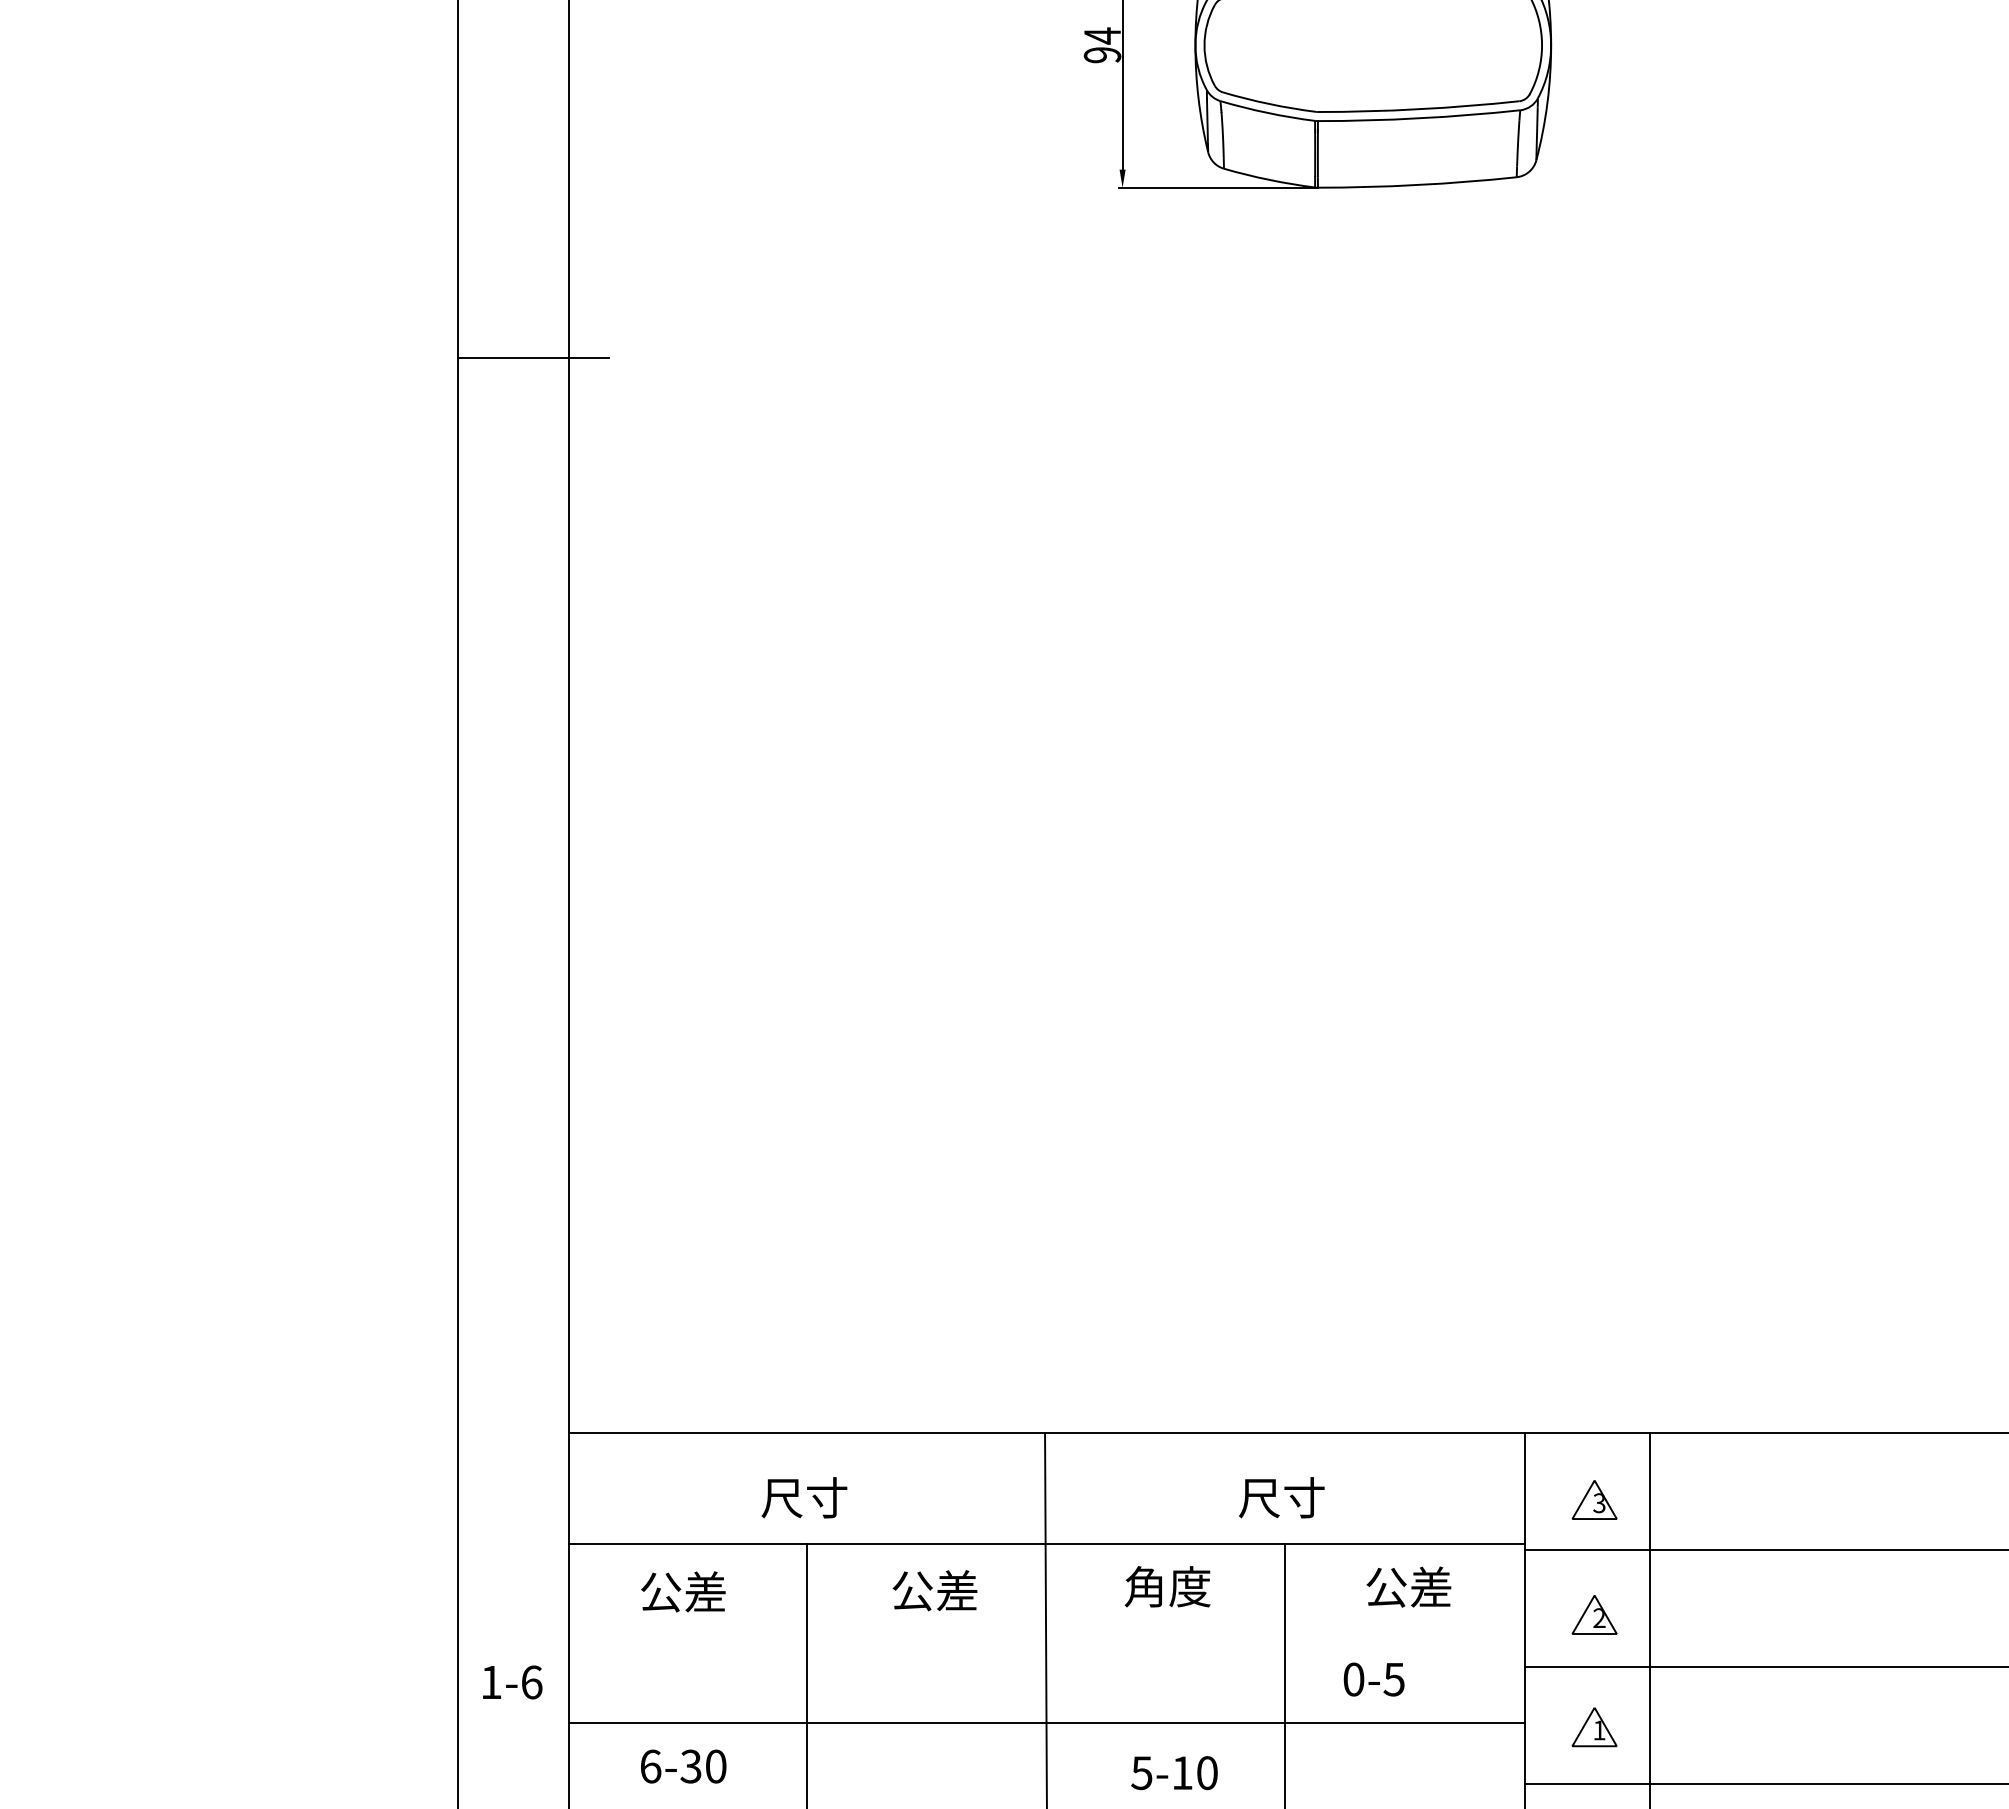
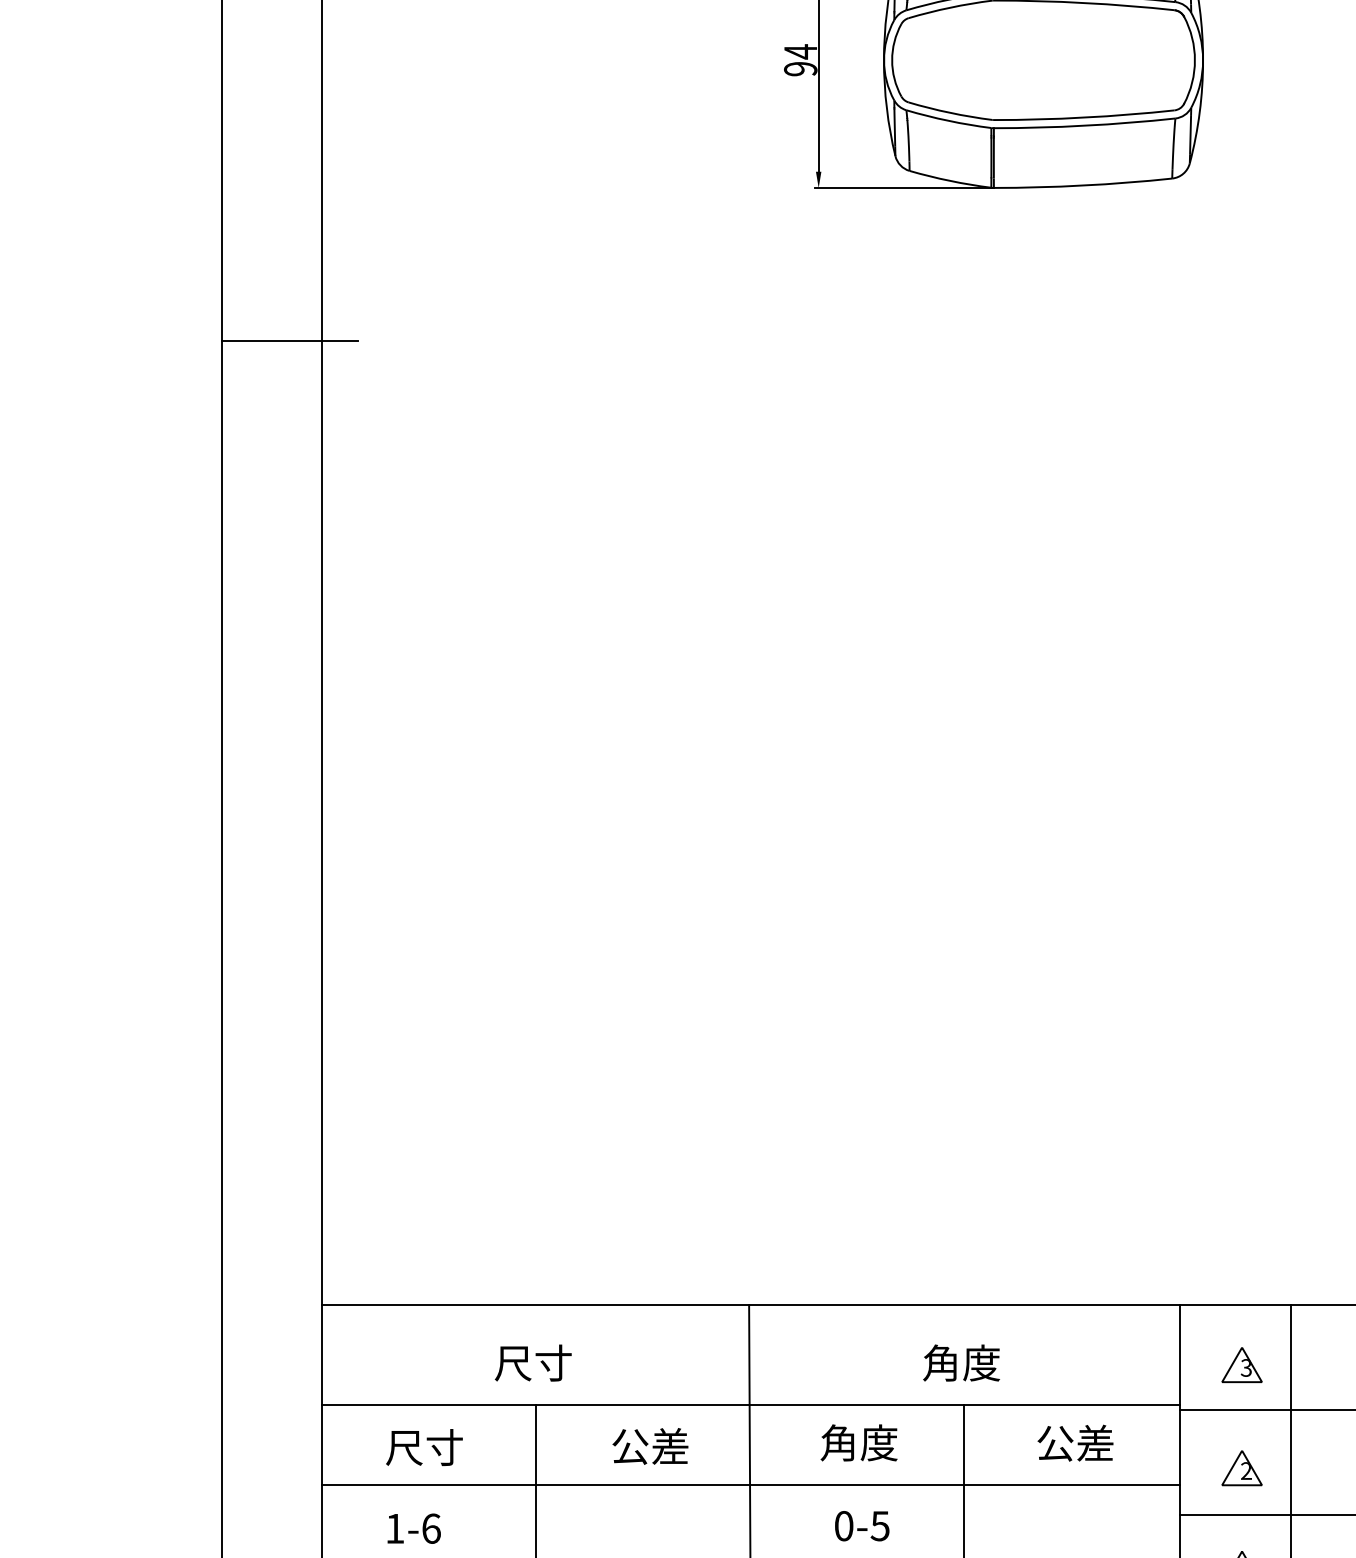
text: (1281, 1497) -> (961, 1362), 尺寸 -> 角度
text: (682, 1591) -> (423, 1447), 公差 -> 尺寸
line: (1046, 1633) -> (750, 1484), added
text: (1373, 1679) -> (861, 1526), moved
text: (512, 1682) -> (414, 1528), moved

